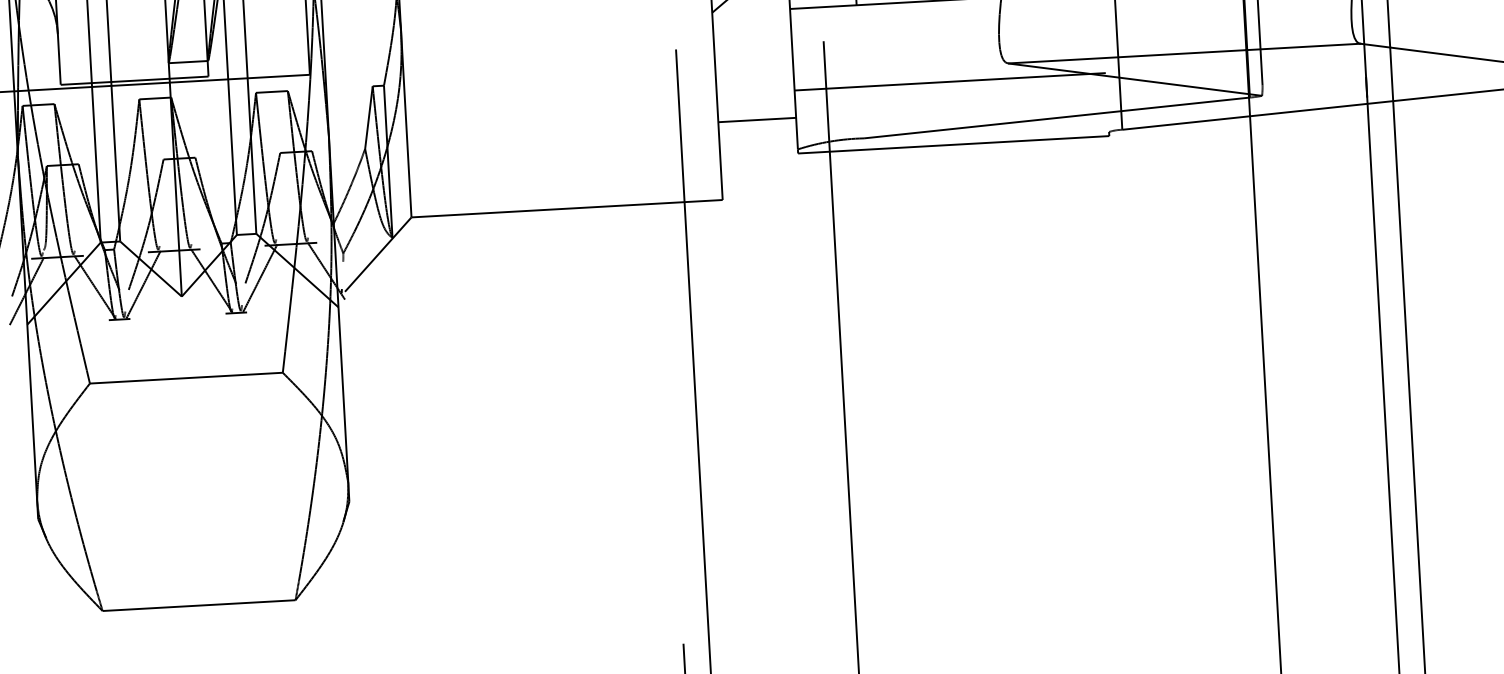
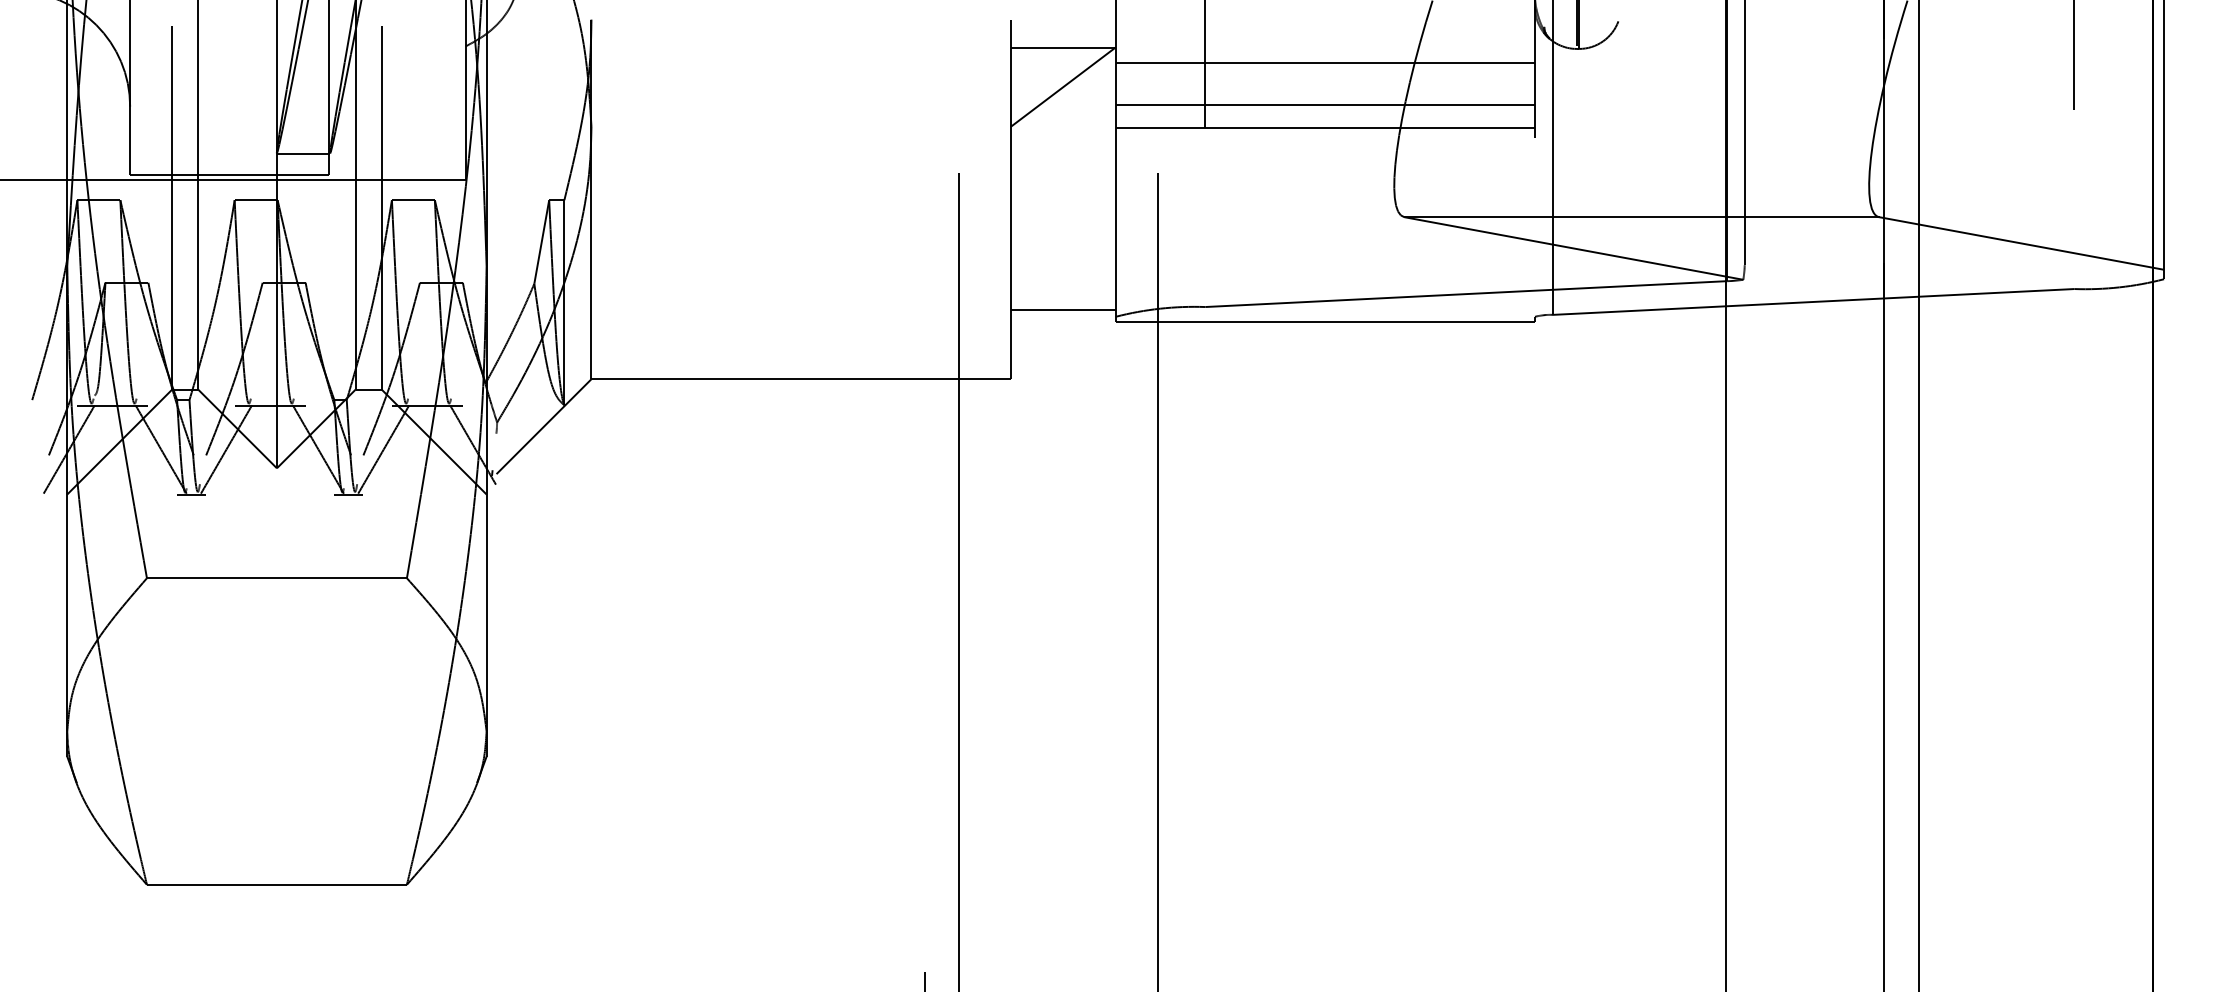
line: (950, 81) -> (1325, 237), removed
line: (756, 120) -> (1062, 310), moved

